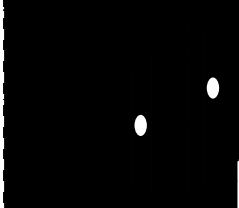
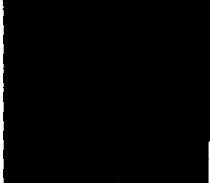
fill: (212, 88) -> (186, 77), added
fill: (140, 125) -> (123, 110), added

